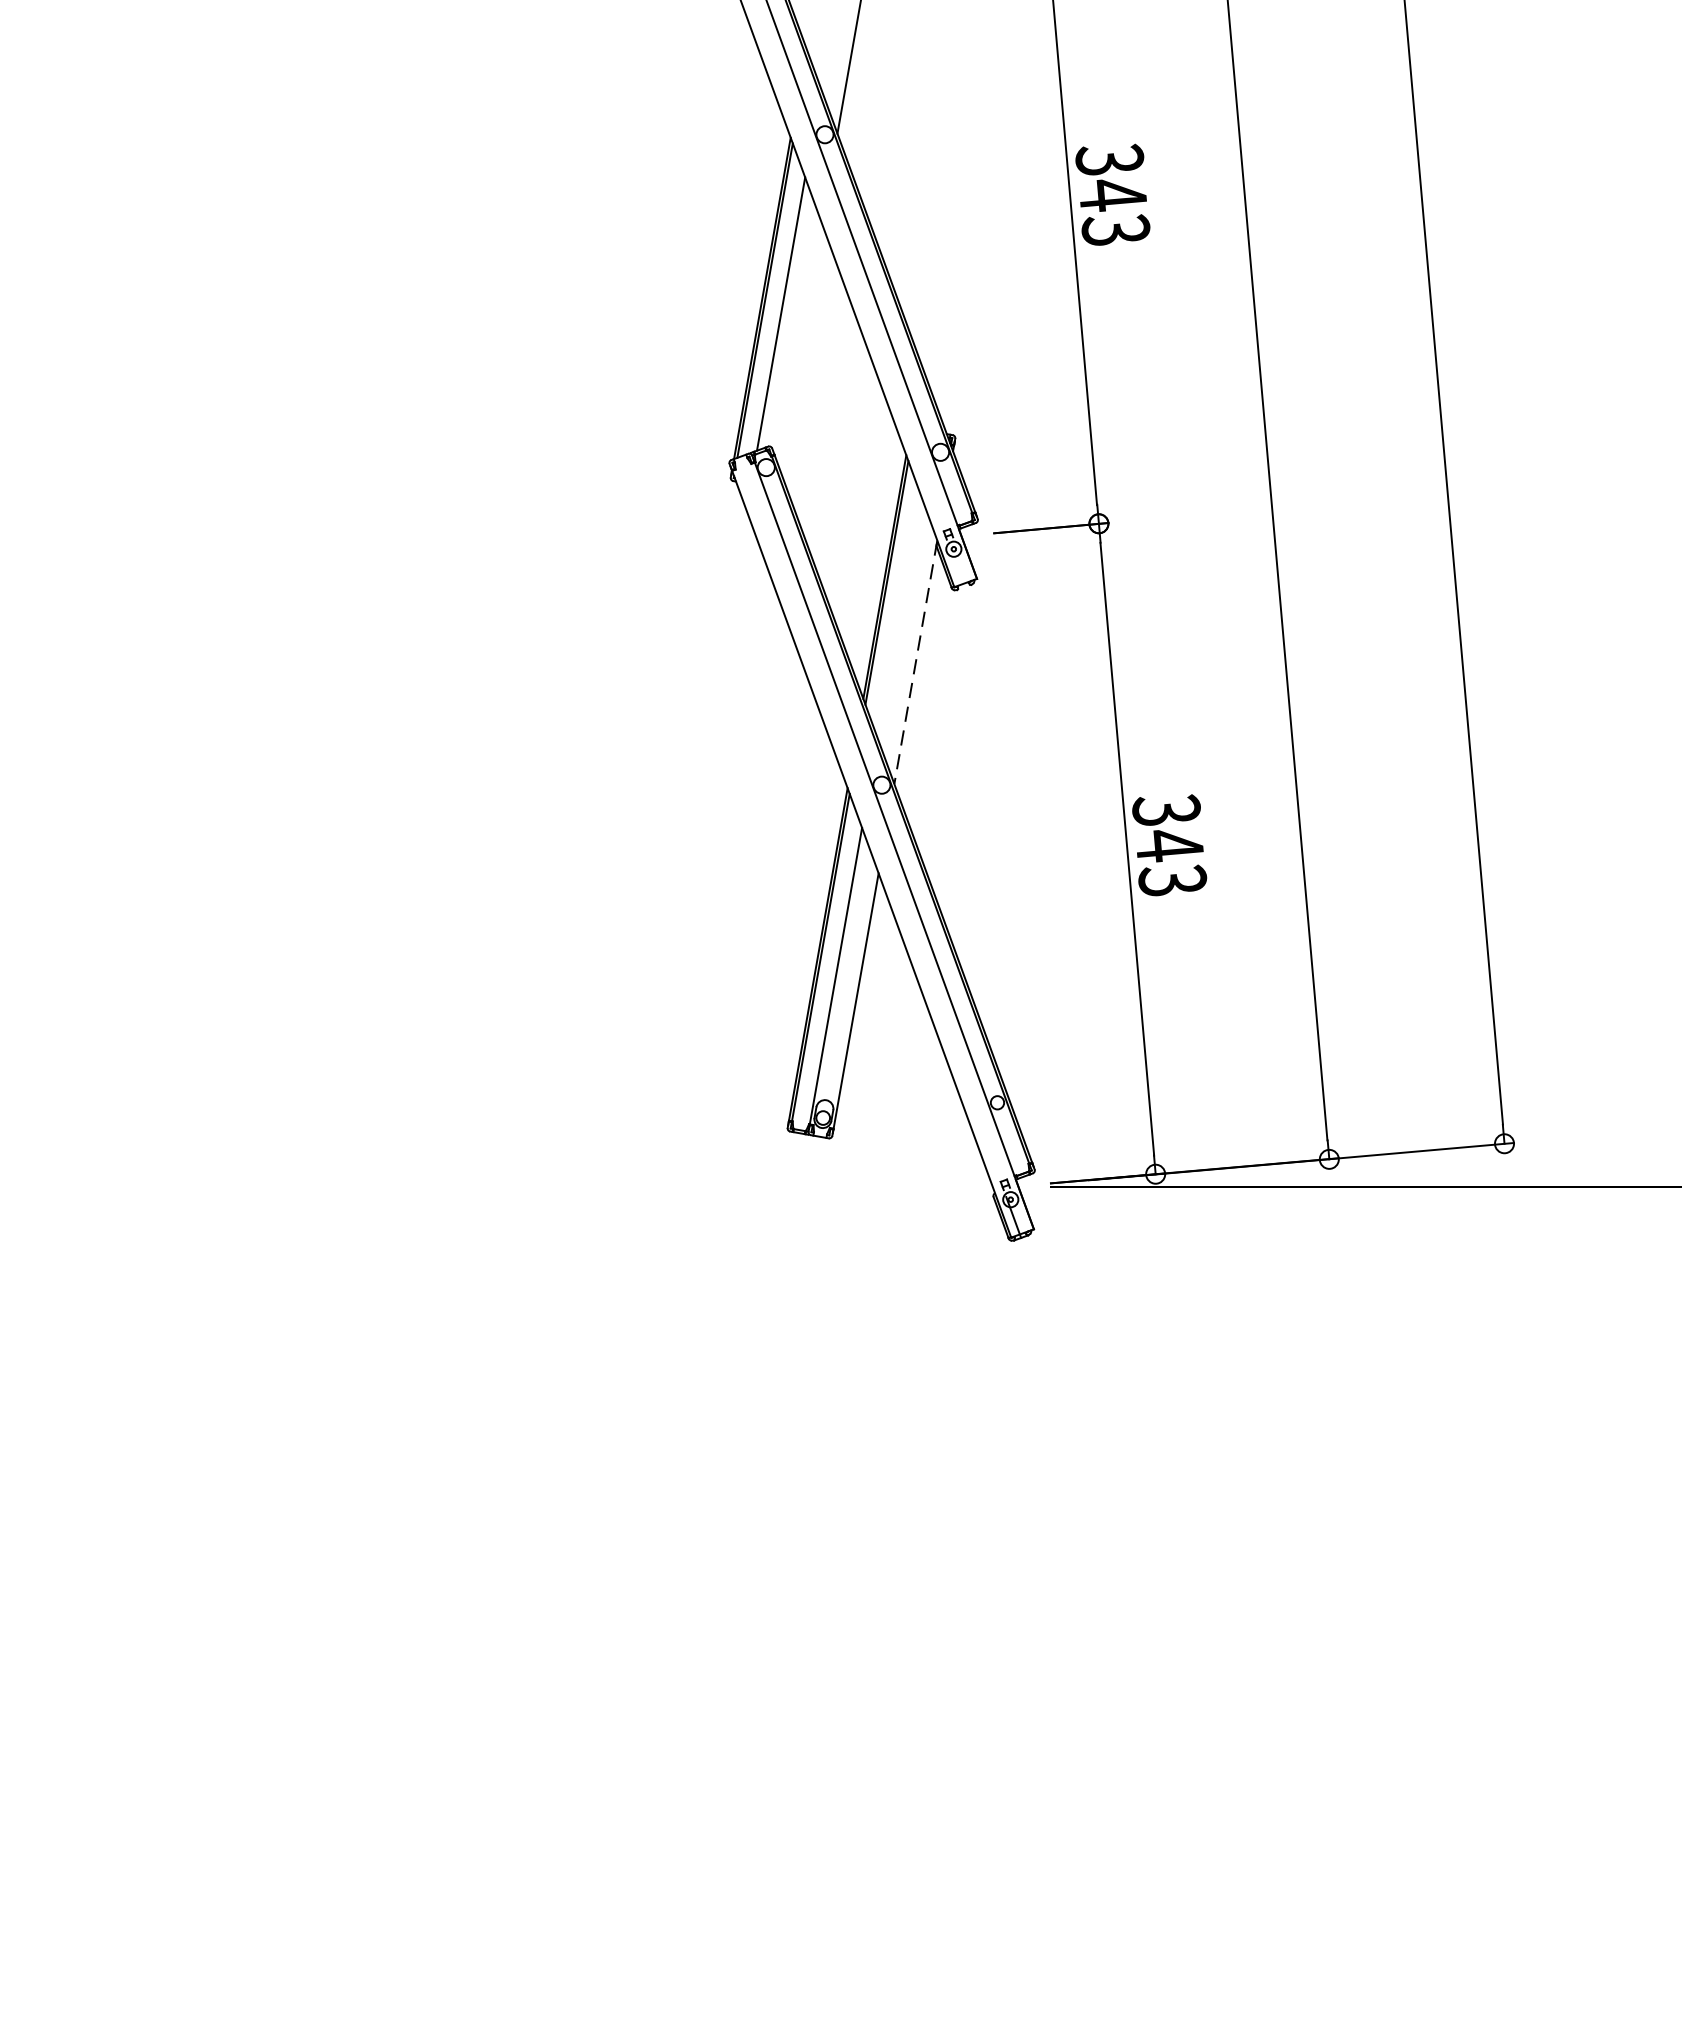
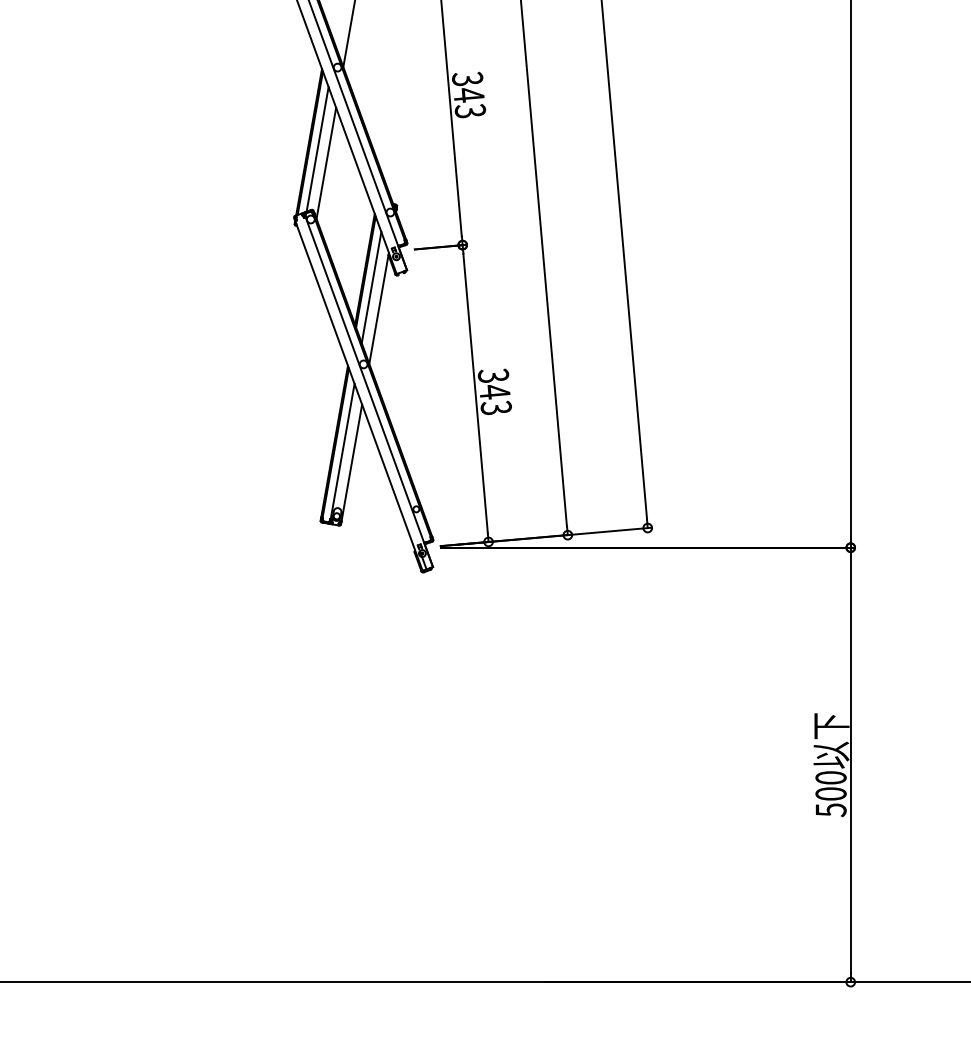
line: (800, 342) -> (326, 162), added
line: (899, 616) -> (371, 287), added
line: (916, 662) -> (379, 308), dashed -> solid

